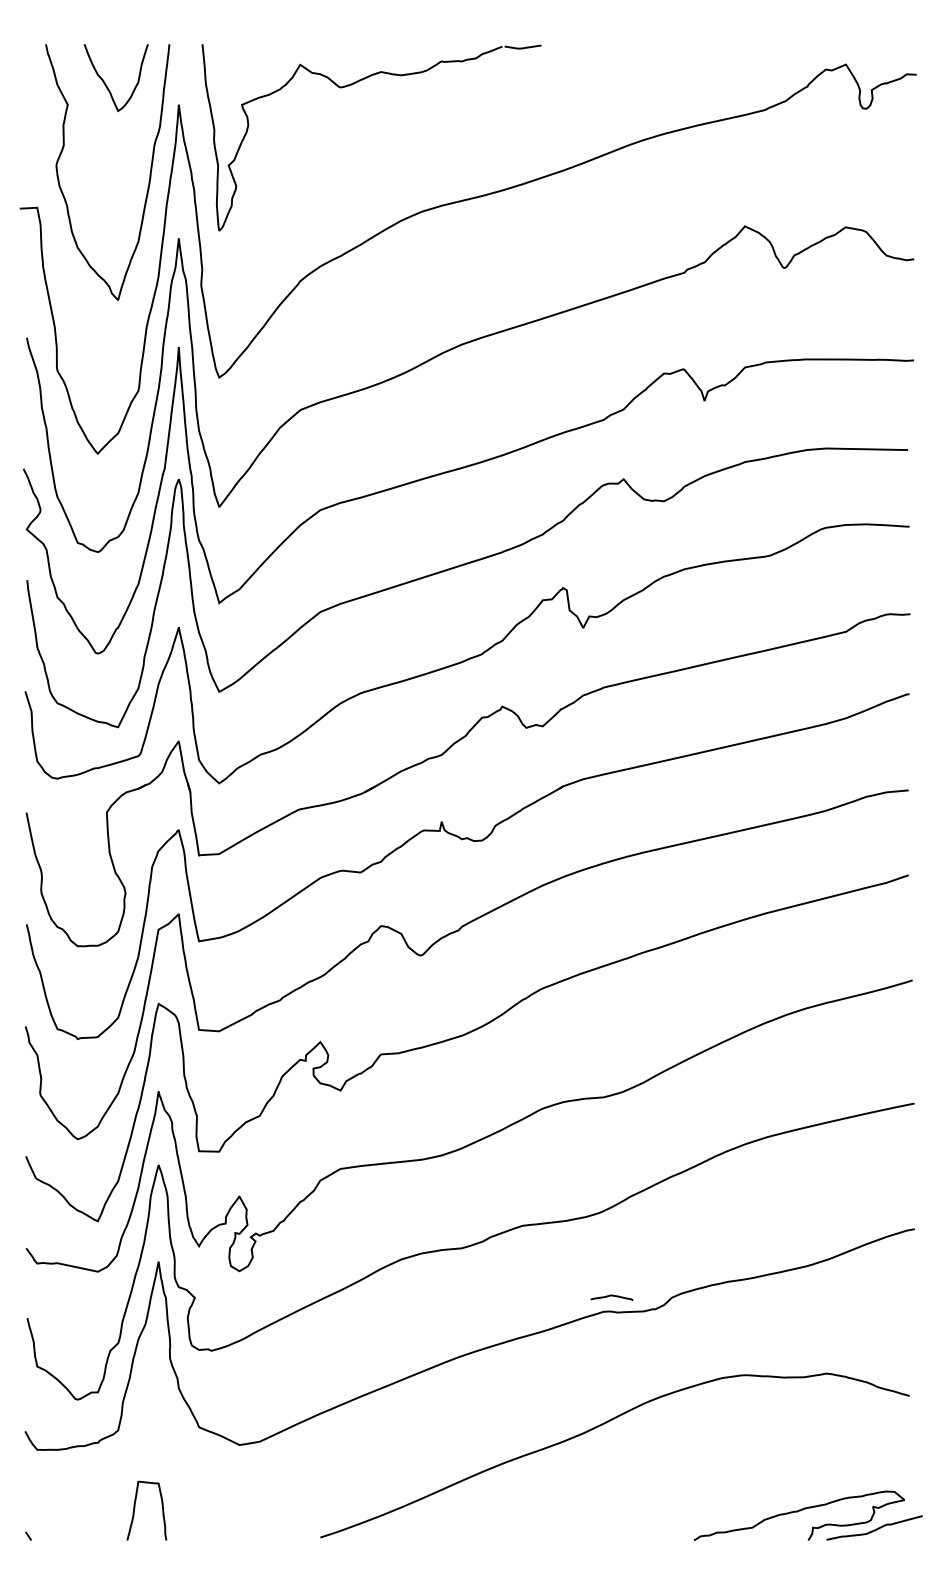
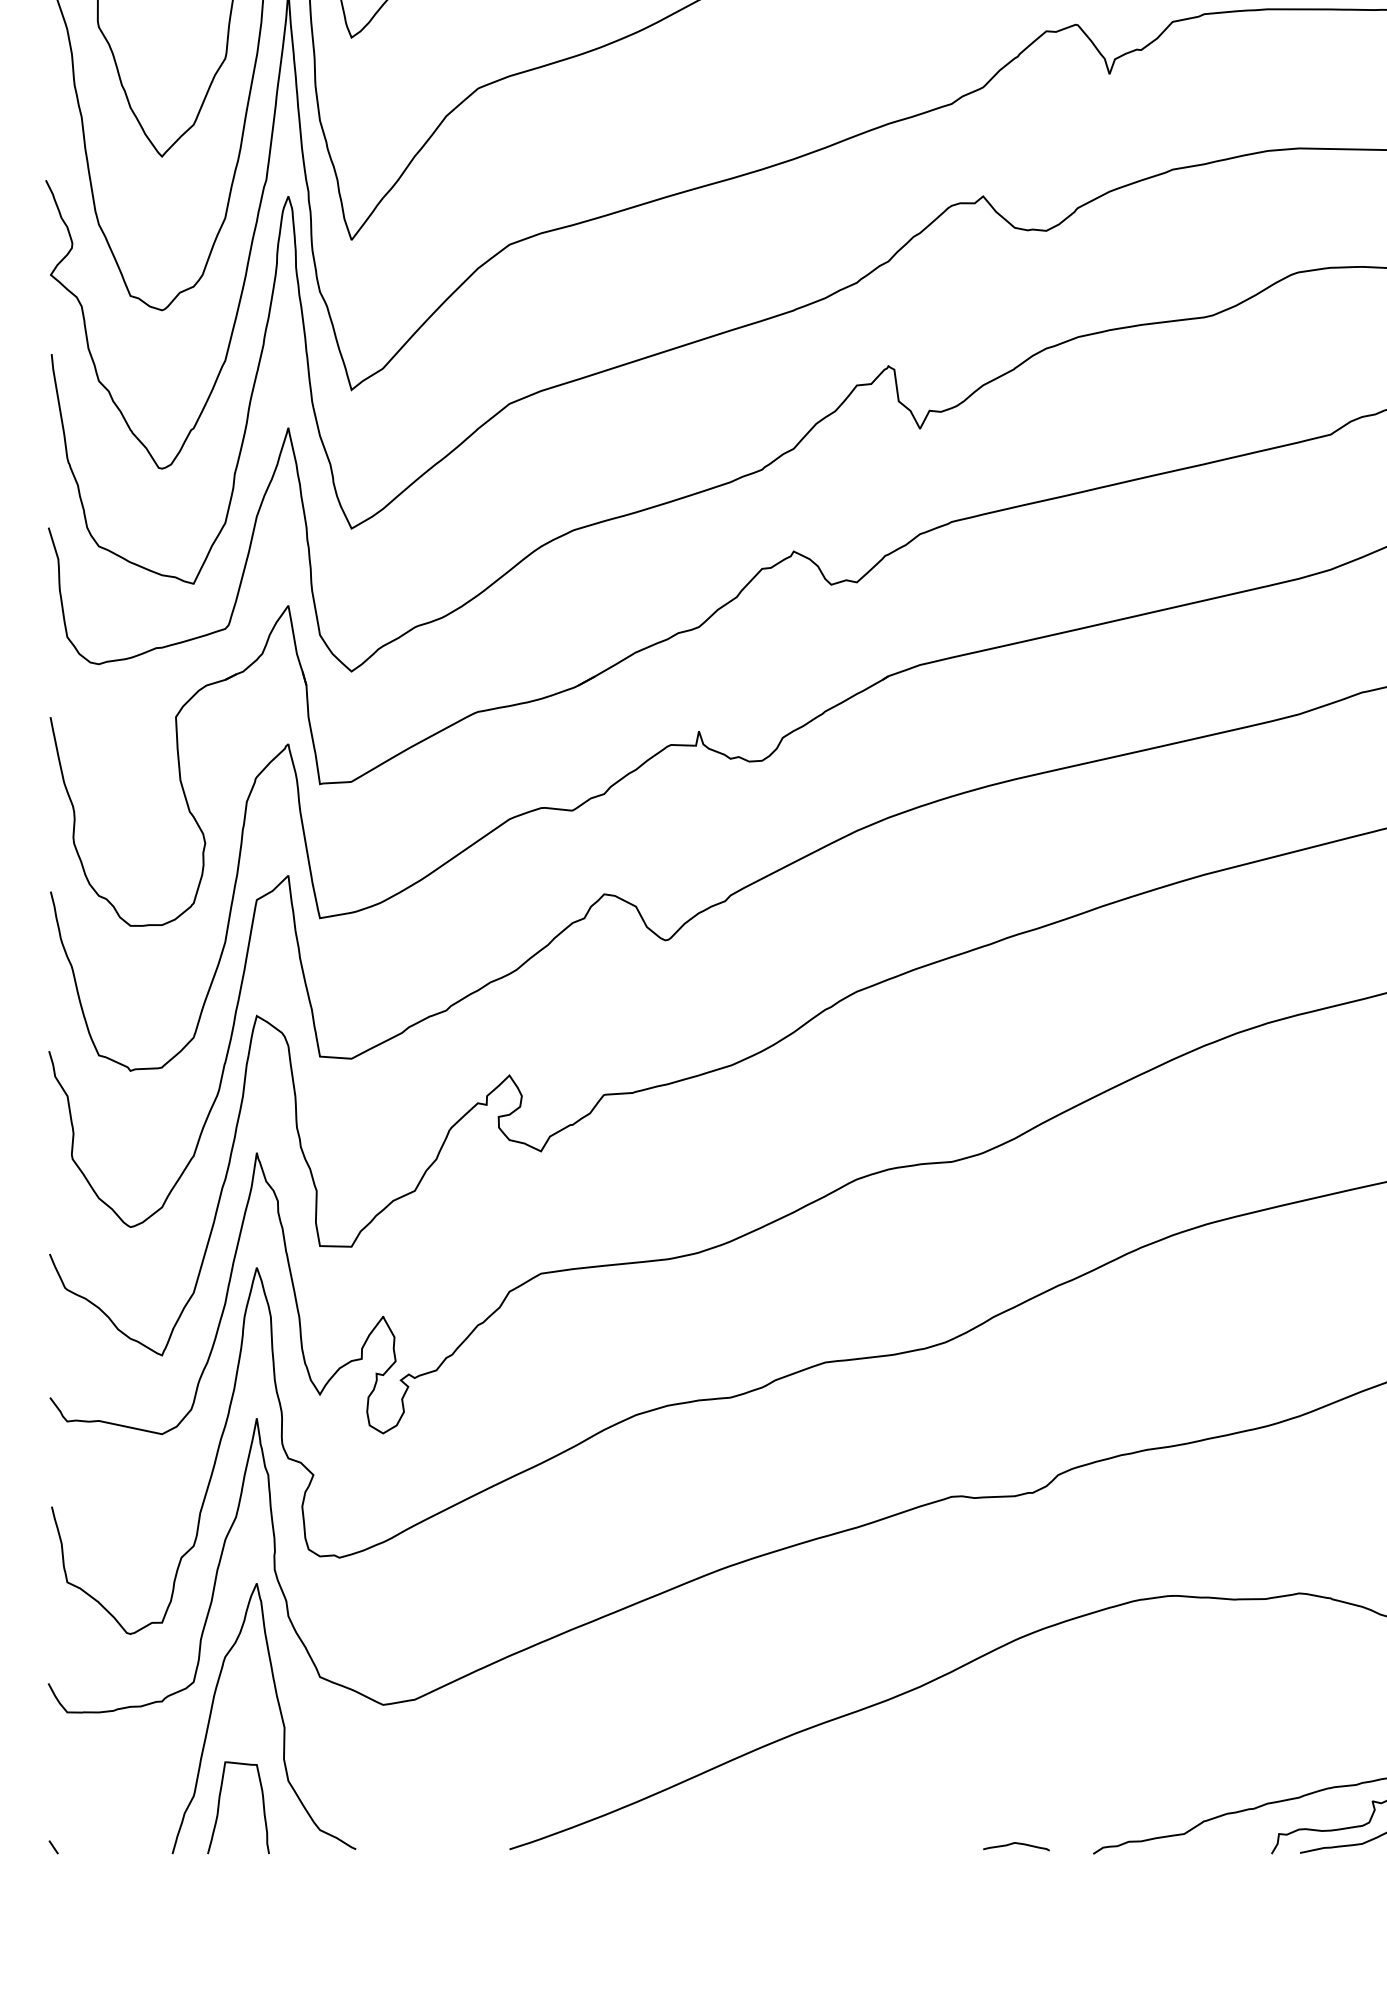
curve: (611, 1296) -> (1015, 1844), moved
curve: (173, 1452) -> (280, 1716), added

